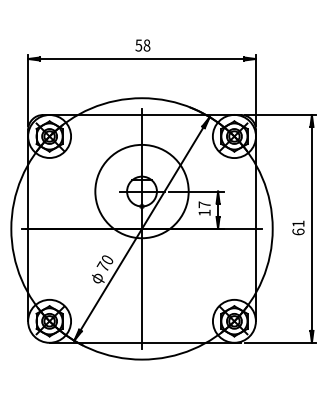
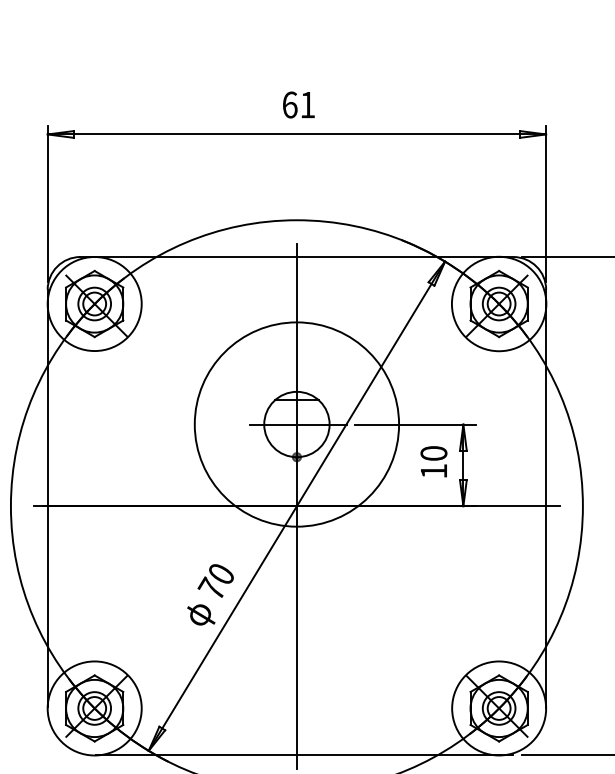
text: (142, 45) -> (297, 104), 58 -> 61
text: (204, 204) -> (433, 452), 17 -> 10

